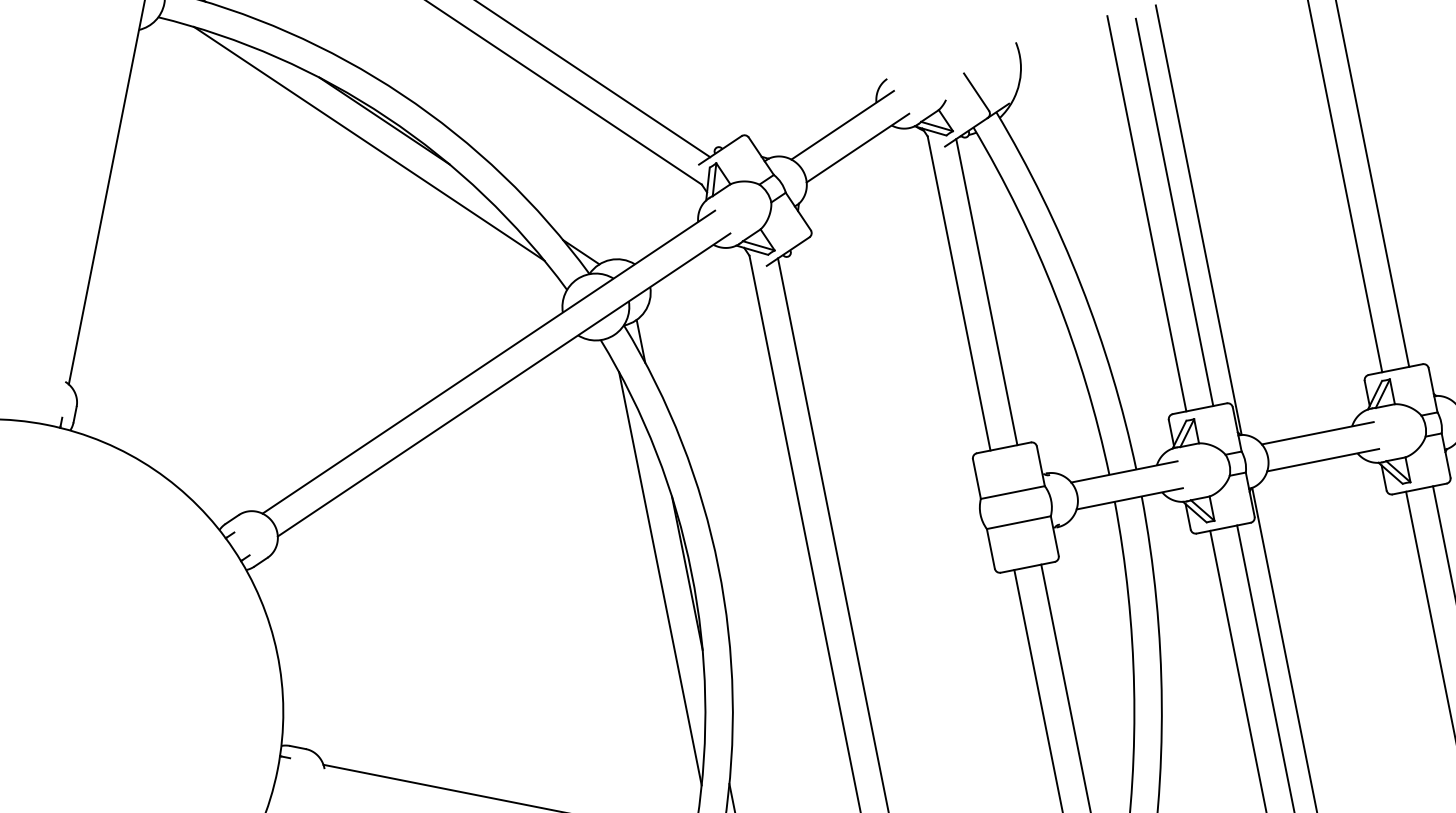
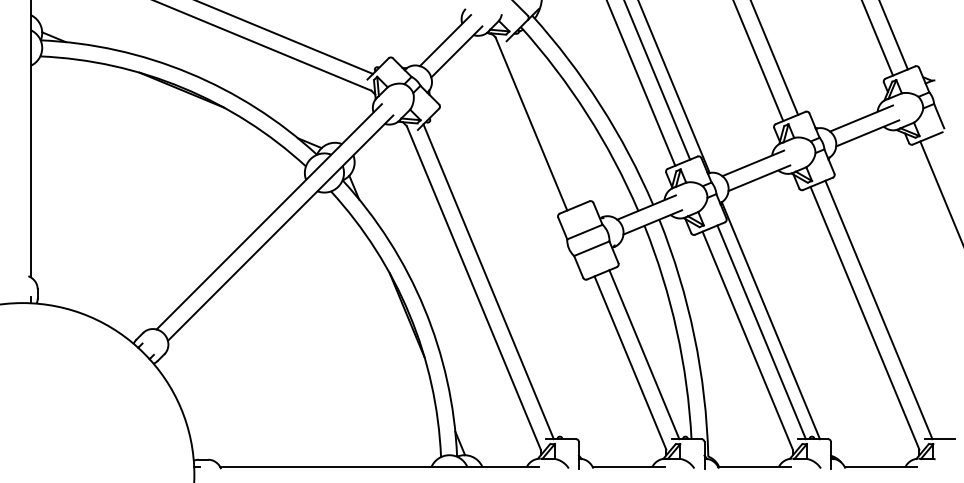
line: (368, 142) -> (175, 104), removed
line: (987, 291) -> (547, 119), removed
line: (660, 578) -> (392, 321), removed

